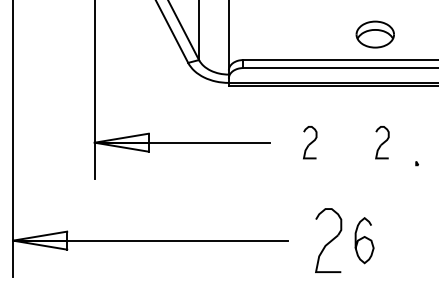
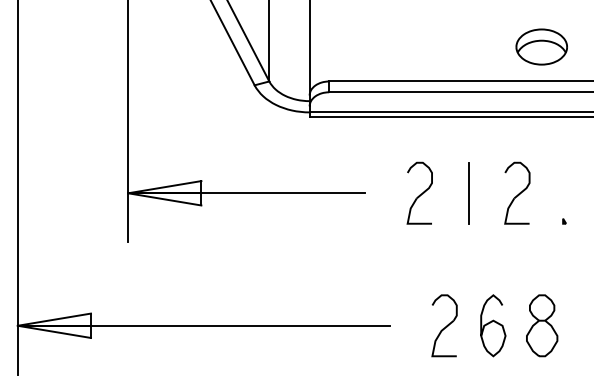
part: (375, 34) -> (541, 46), moved
part: (310, 142) -> (419, 192), size x1.43
line: (346, 142) -> (468, 192), added
part: (382, 142) -> (517, 192), size x1.43
part: (328, 240) -> (444, 325), size x0.71
part: (400, 240) -> (542, 325), added

